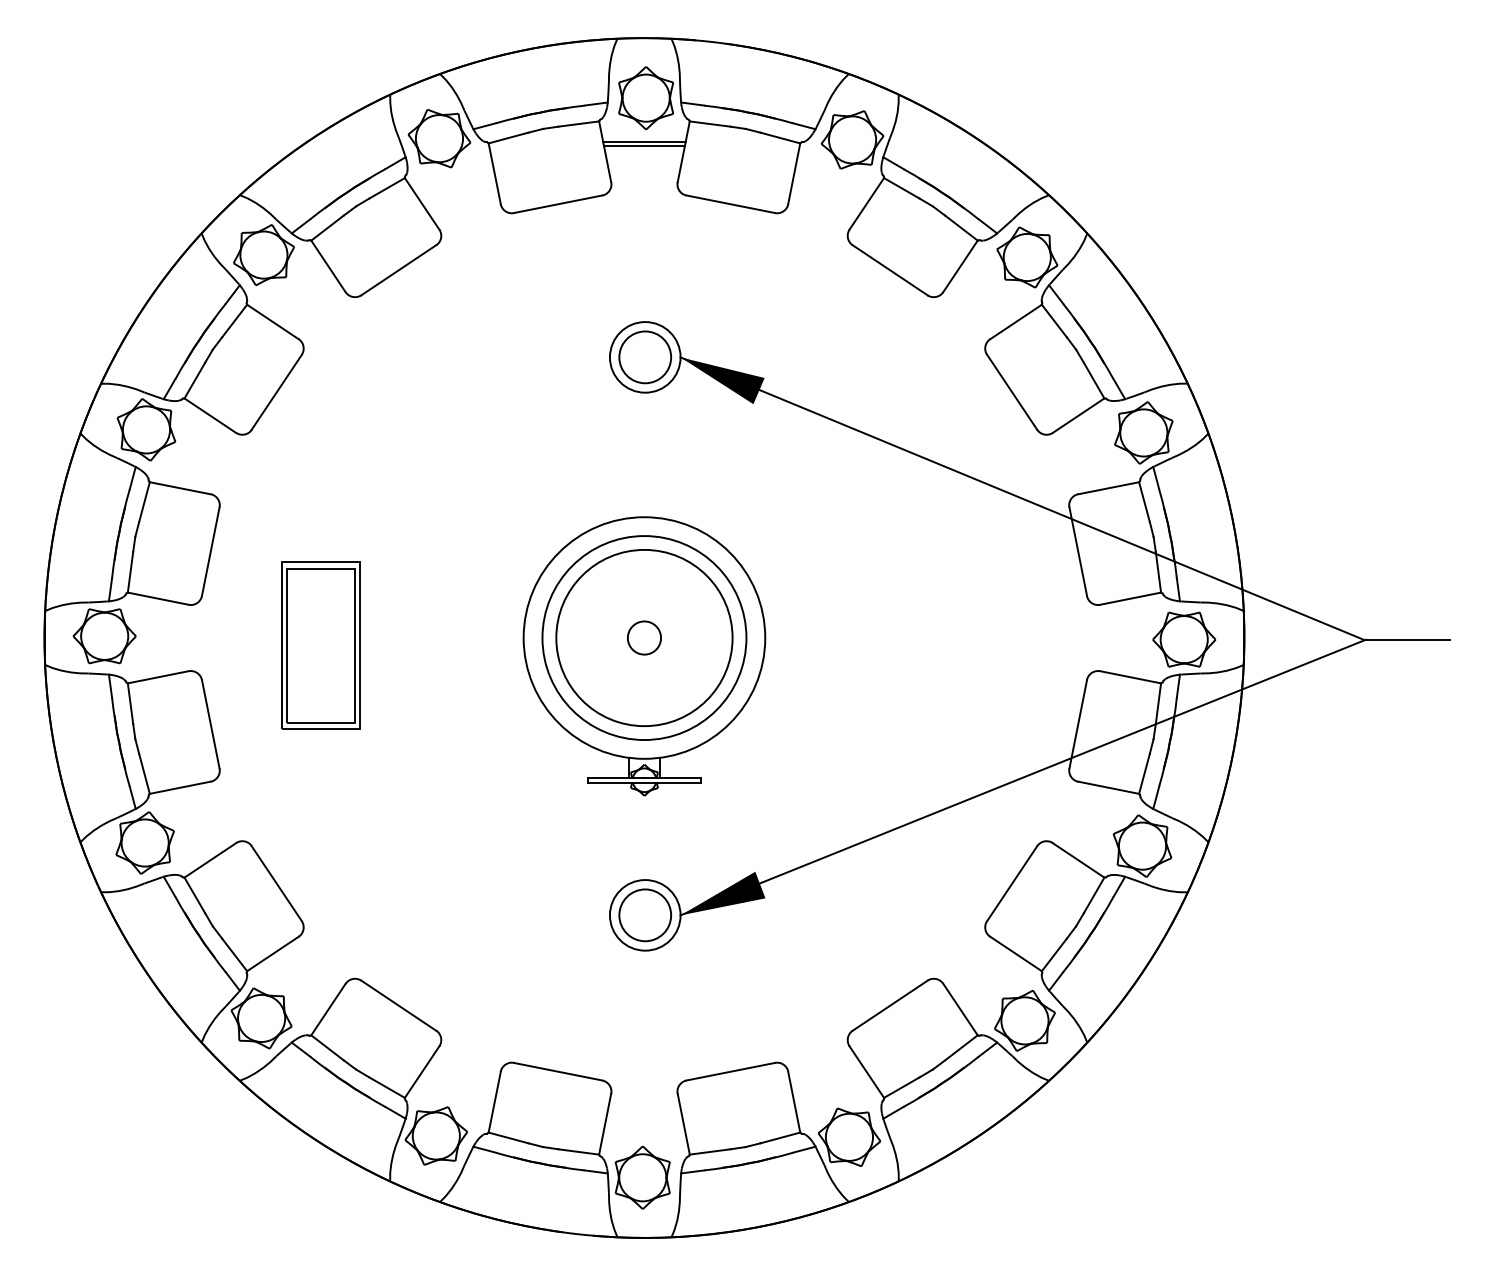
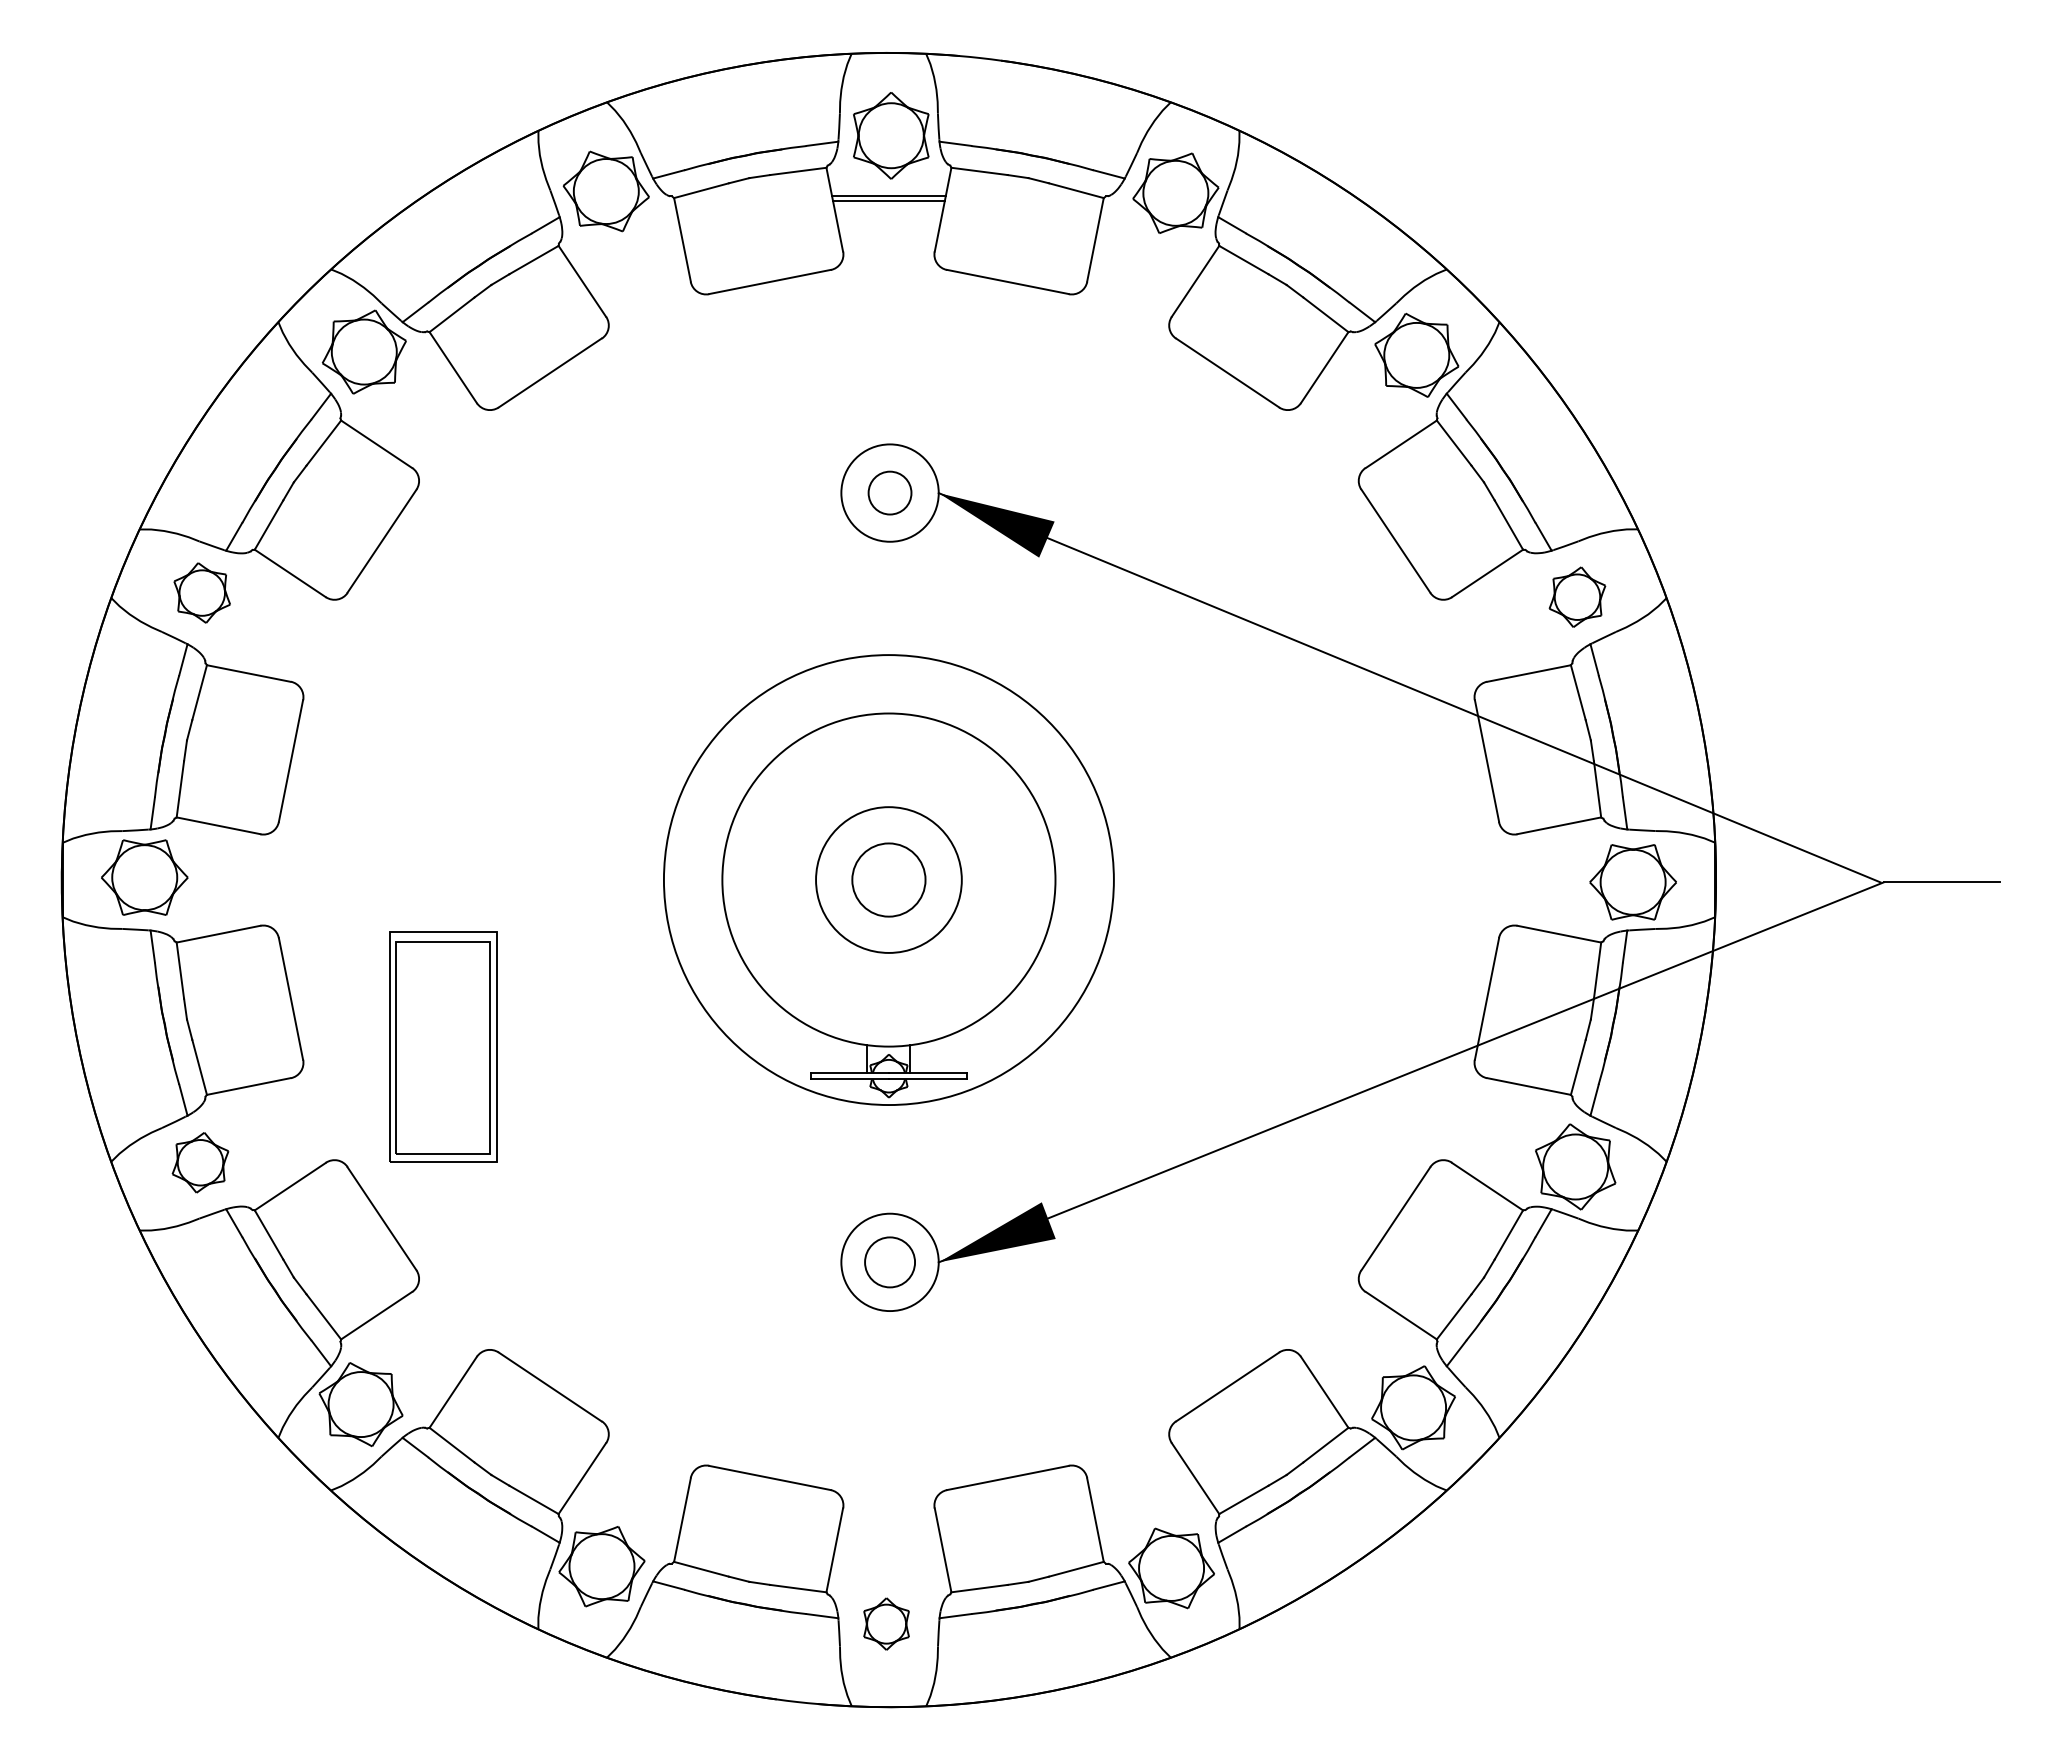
circle: (644, 356) -> (889, 492), size x0.6
part: (145, 429) -> (201, 592), size x0.7
part: (1143, 432) -> (1577, 596), size x0.7
circle: (644, 637) -> (888, 879), size x0.6
circle: (644, 637) -> (888, 879), size x1.6
circle: (644, 637) -> (888, 879), size x1.6
part: (321, 644) -> (443, 1046), moved
part: (145, 842) -> (200, 1162), size x0.7
circle: (644, 915) -> (889, 1262), size x0.7
part: (642, 1177) -> (886, 1623), size x0.6

